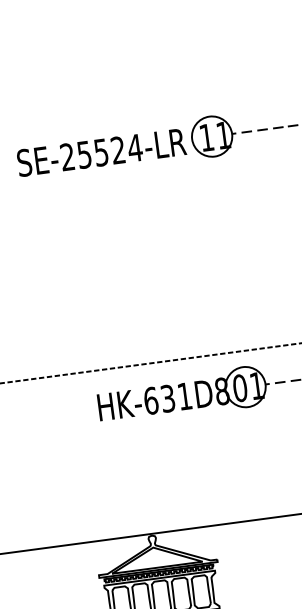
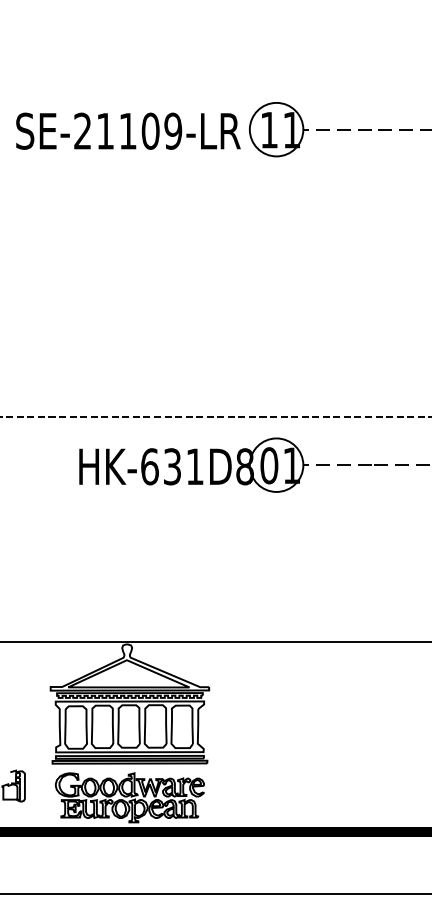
text: (109, 150) -> (139, 130), SE-25524-LR -> SE-21109-LR

